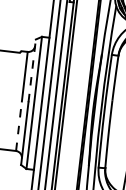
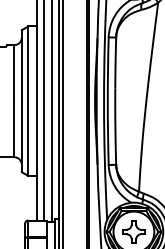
line: (31, 70) -> (21, 65), dashed -> solid
line: (19, 125) -> (14, 128), dashed -> solid

